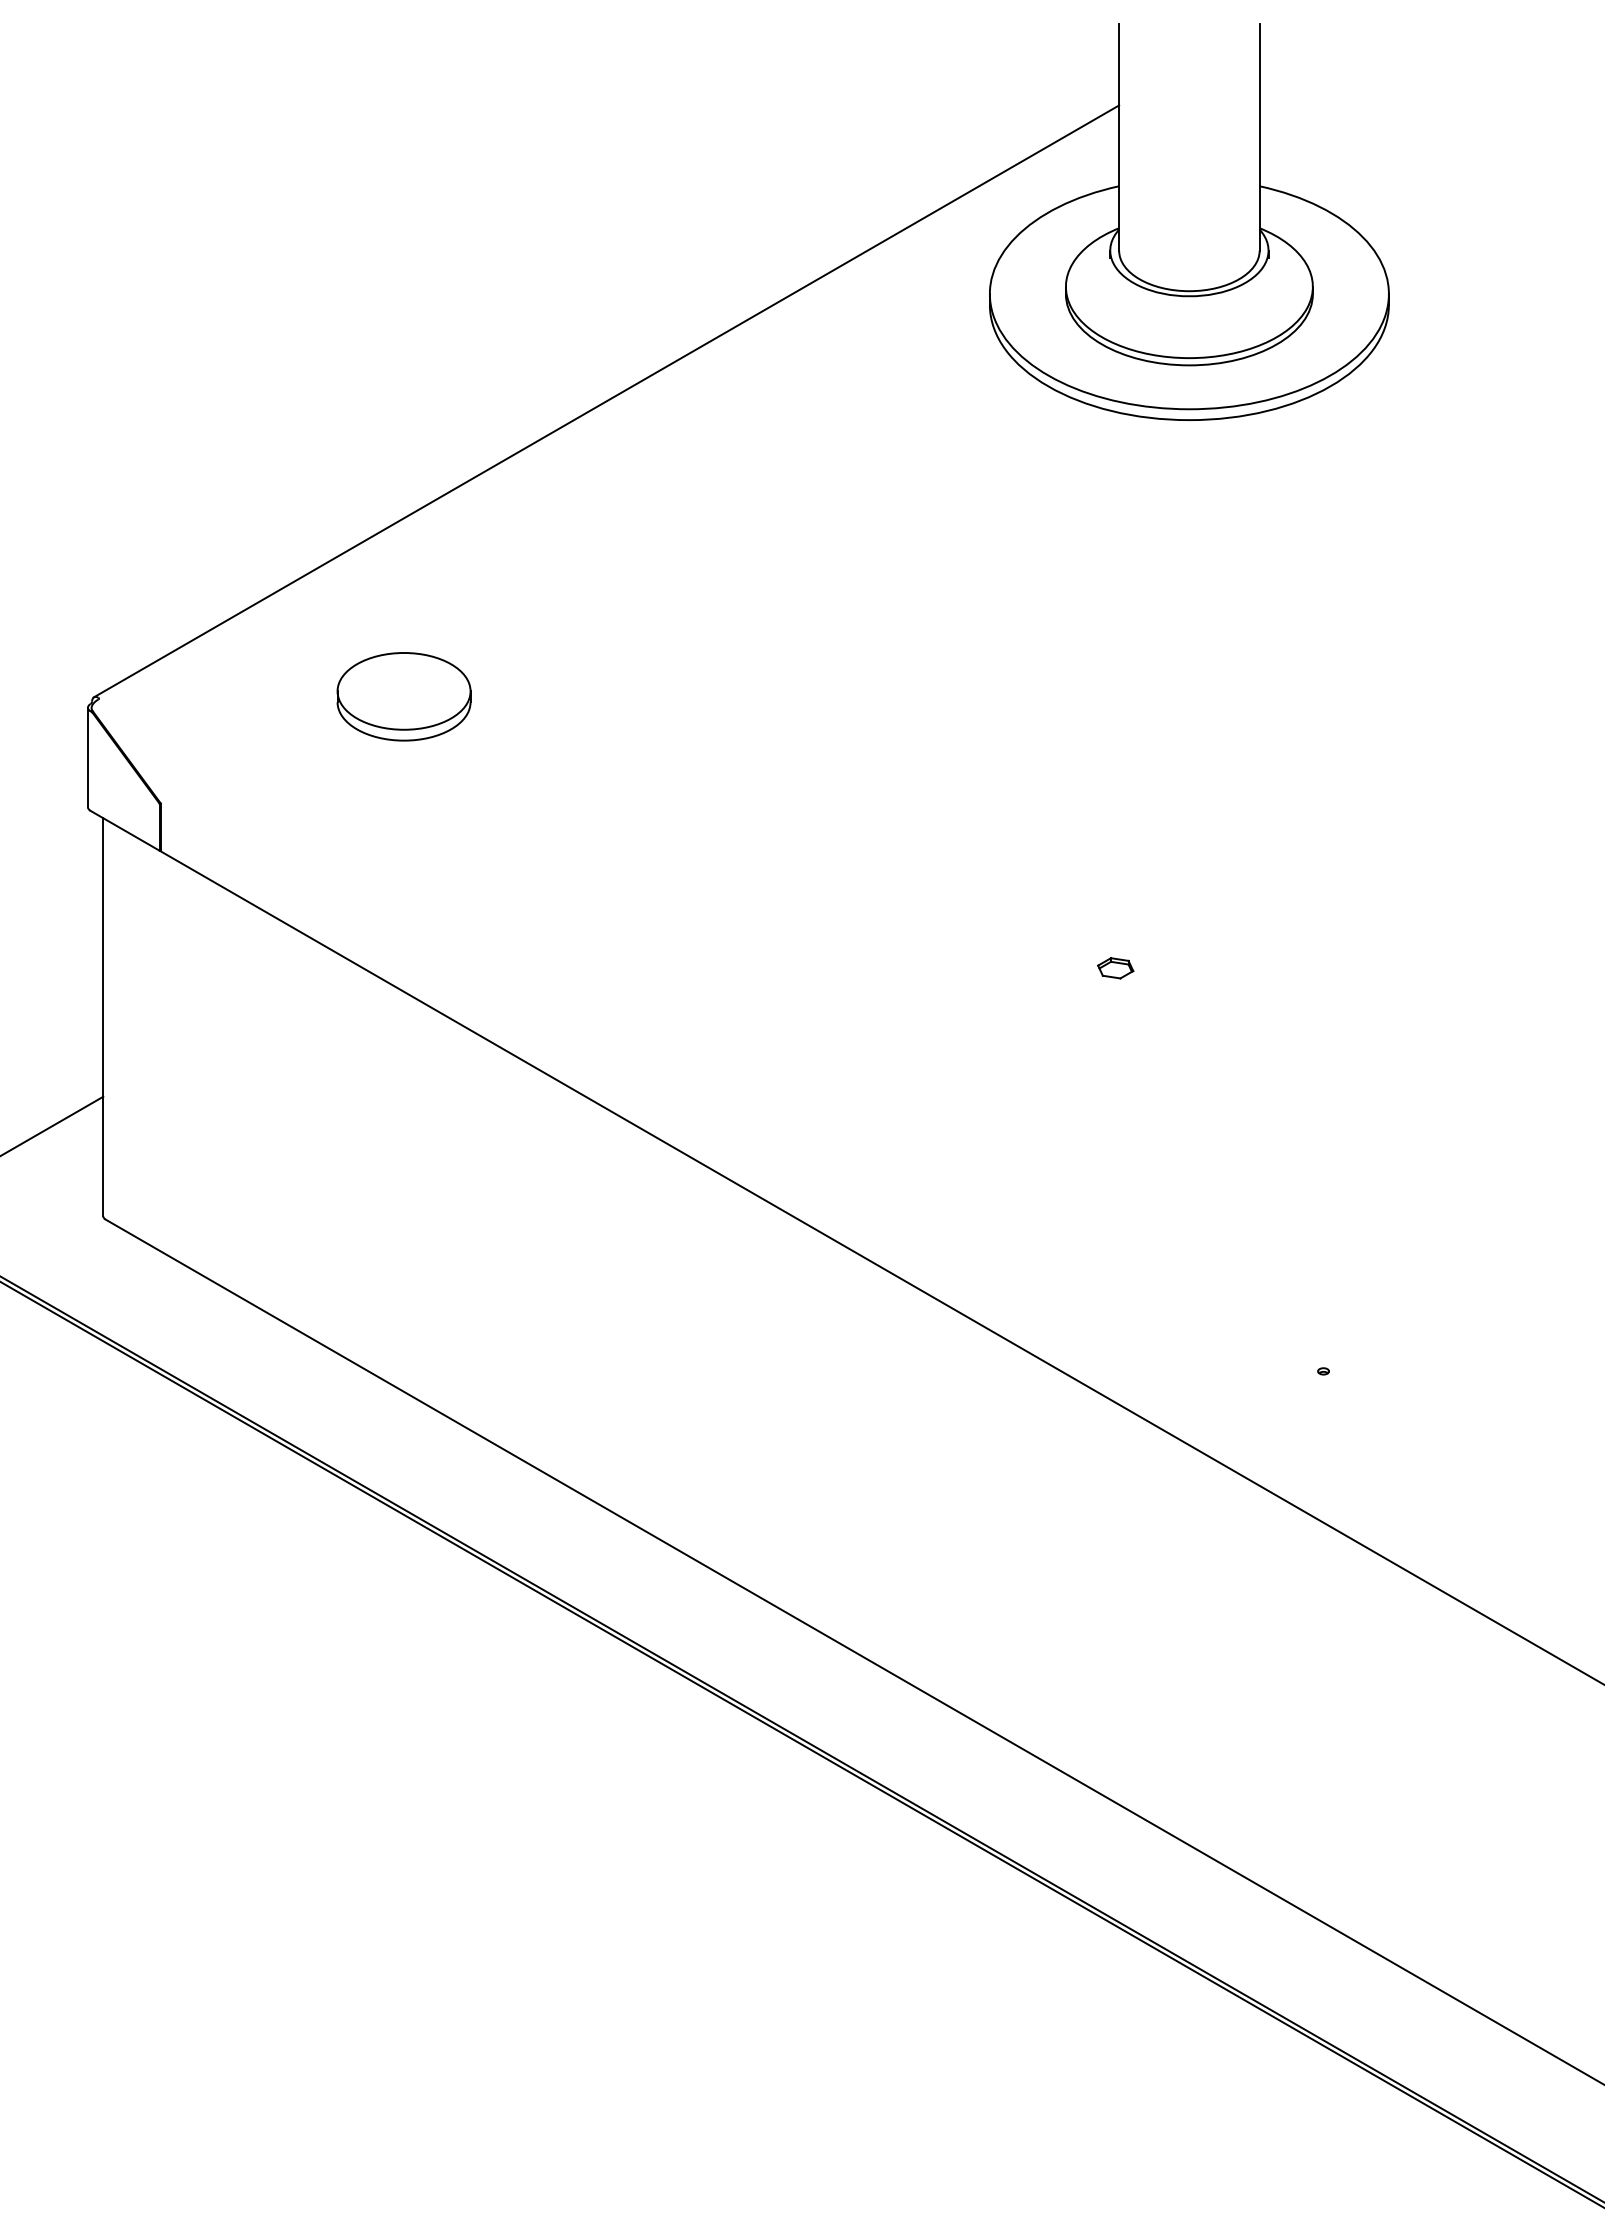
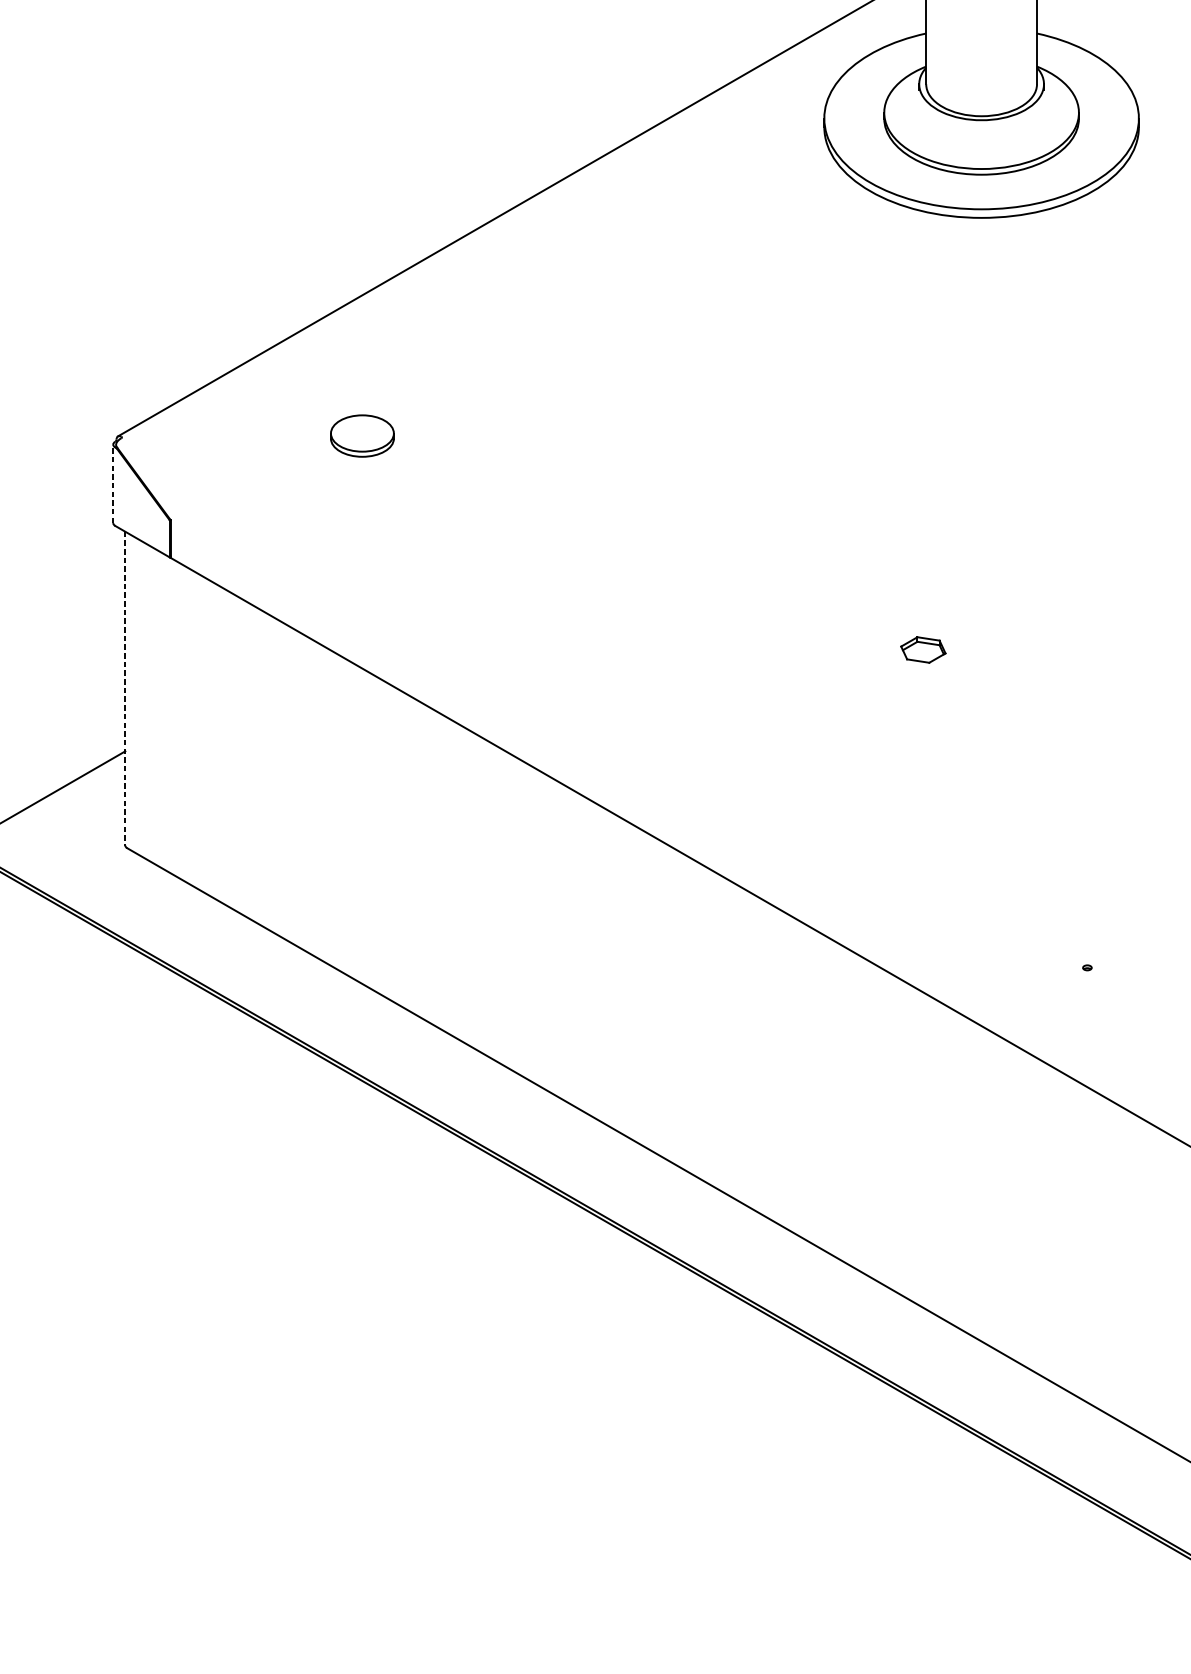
part: (403, 696) -> (362, 435), size x0.6
line: (87, 757) -> (112, 483), solid -> dashed
part: (1115, 968) -> (923, 650), size x1.6
line: (103, 1017) -> (125, 688), solid -> dashed

